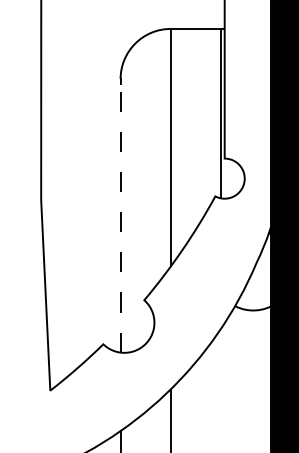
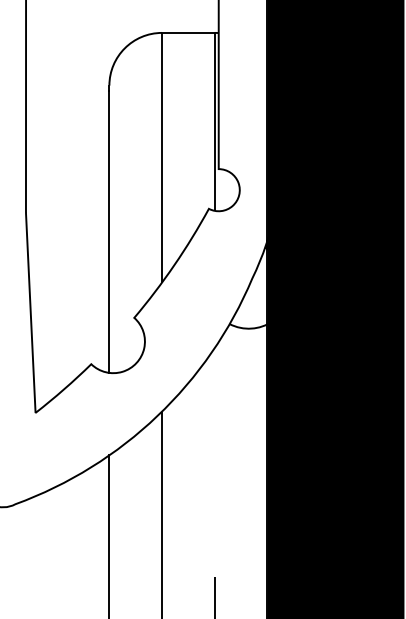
line: (120, 217) -> (109, 231), dashed -> solid

